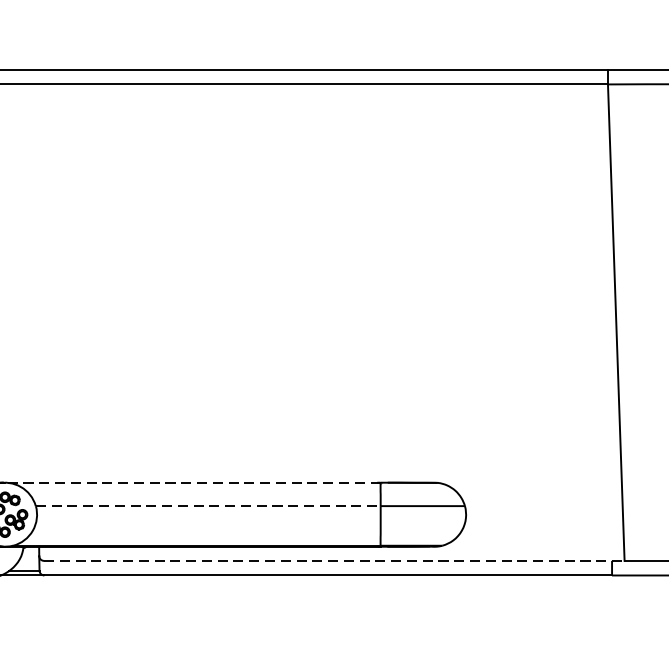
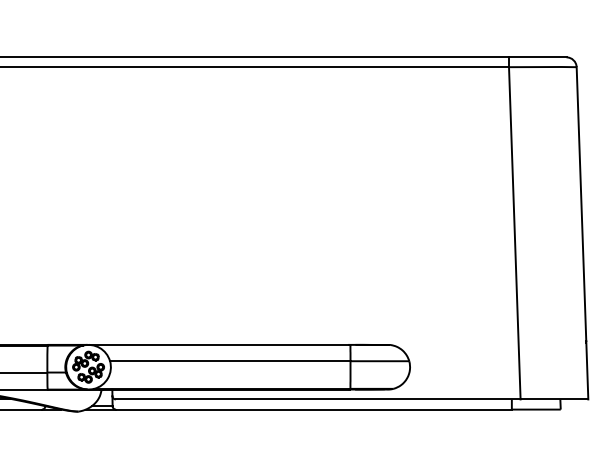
line: (192, 482) -> (219, 344), dashed -> solid
line: (208, 506) -> (230, 361), dashed -> solid
line: (334, 561) -> (318, 399), dashed -> solid

